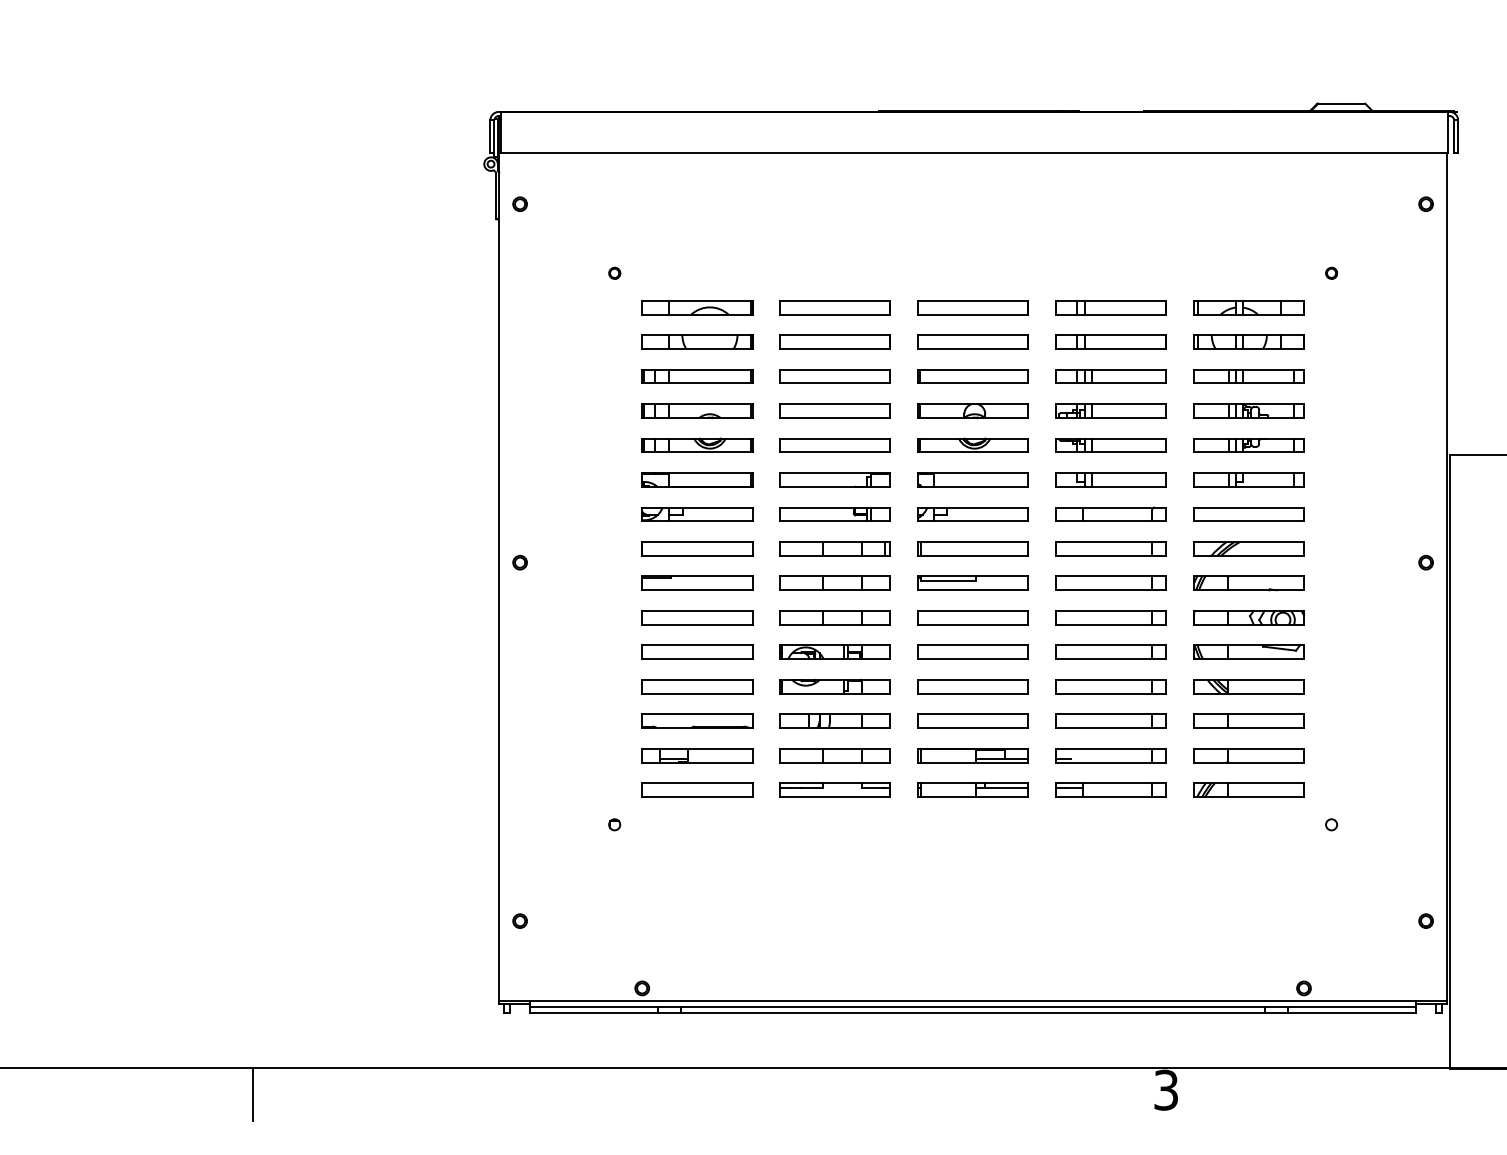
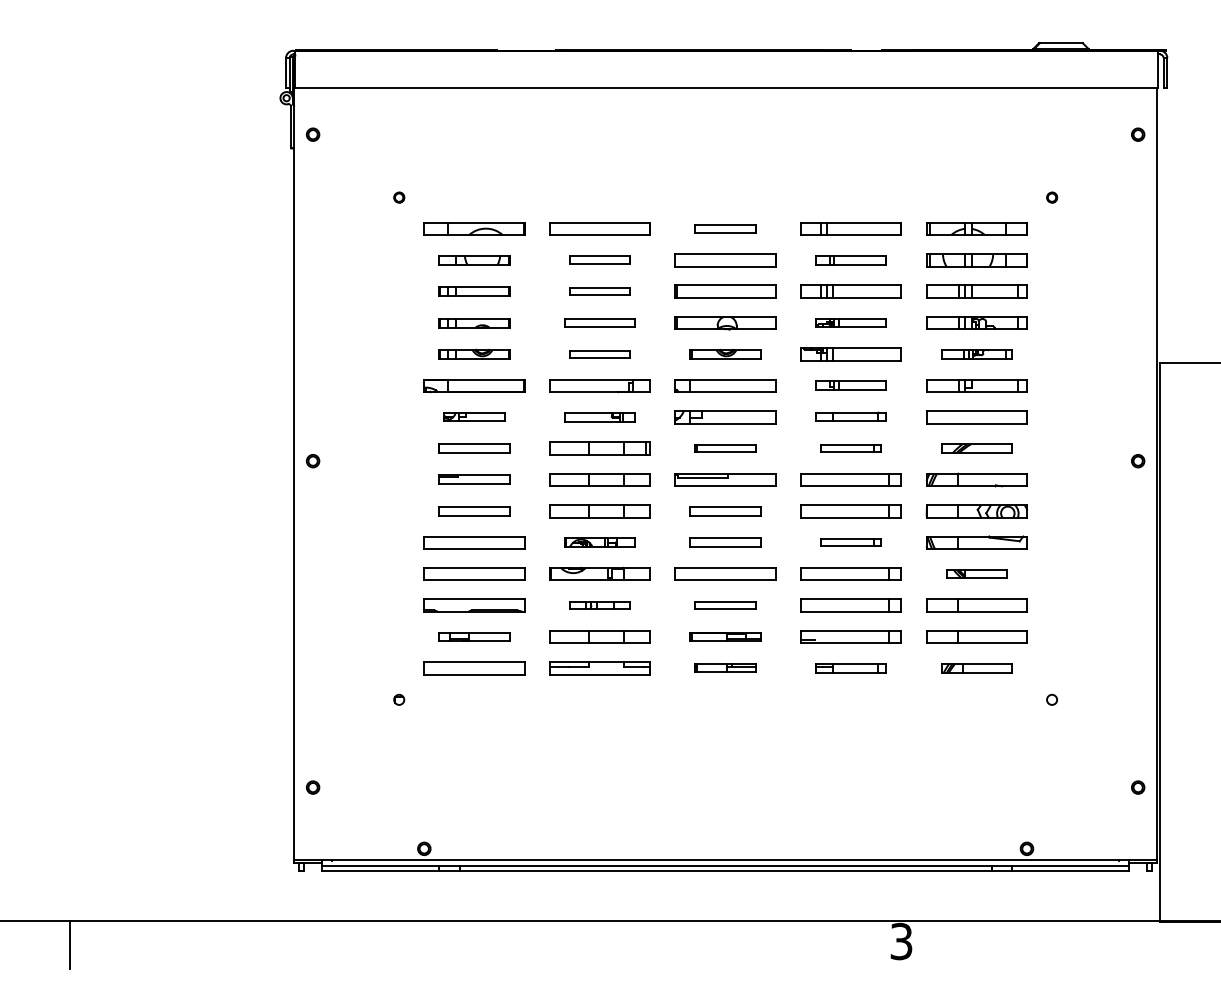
part: (972, 307) -> (725, 228), size x0.6
part: (697, 341) -> (474, 259), size x0.7
part: (834, 341) -> (599, 259), size x0.6
part: (1110, 341) -> (850, 259), size x0.7
part: (697, 376) -> (474, 291), size x0.7
part: (834, 376) -> (599, 291), size x0.6
part: (834, 410) -> (599, 322), size x0.7
part: (1110, 410) -> (850, 322), size x0.7
part: (697, 411) -> (474, 323), size x0.7
part: (697, 444) -> (474, 353), size x0.7
part: (972, 444) -> (725, 353), size x0.7
part: (834, 445) -> (599, 354), size x0.6
part: (1248, 445) -> (976, 354), size x0.7
part: (1110, 479) -> (850, 385), size x0.7
part: (1110, 513) -> (850, 416), size x0.7
part: (697, 514) -> (474, 417), size x0.6
part: (834, 514) -> (599, 417), size x0.7
part: (697, 548) -> (474, 448), size x0.7
part: (972, 548) -> (725, 448), size x0.6
part: (1110, 548) -> (850, 448), size x0.6
part: (1248, 548) -> (976, 448), size x0.7
part: (697, 582) -> (474, 479), size x0.7
part: (697, 617) -> (474, 511), size x0.7
part: (972, 617) -> (725, 511), size x0.7
part: (834, 651) -> (599, 542), size x0.7
part: (972, 651) -> (725, 542), size x0.7
part: (1110, 651) -> (850, 542), size x0.6
part: (1248, 686) -> (976, 573), size x0.6
part: (834, 720) -> (599, 604), size x0.6
part: (972, 720) -> (725, 604), size x0.6
part: (697, 755) -> (474, 636), size x0.7
part: (972, 755) -> (725, 636), size x0.7
part: (972, 789) -> (725, 667), size x0.6
part: (1110, 789) -> (850, 667), size x0.7
part: (1248, 789) -> (976, 667), size x0.7

